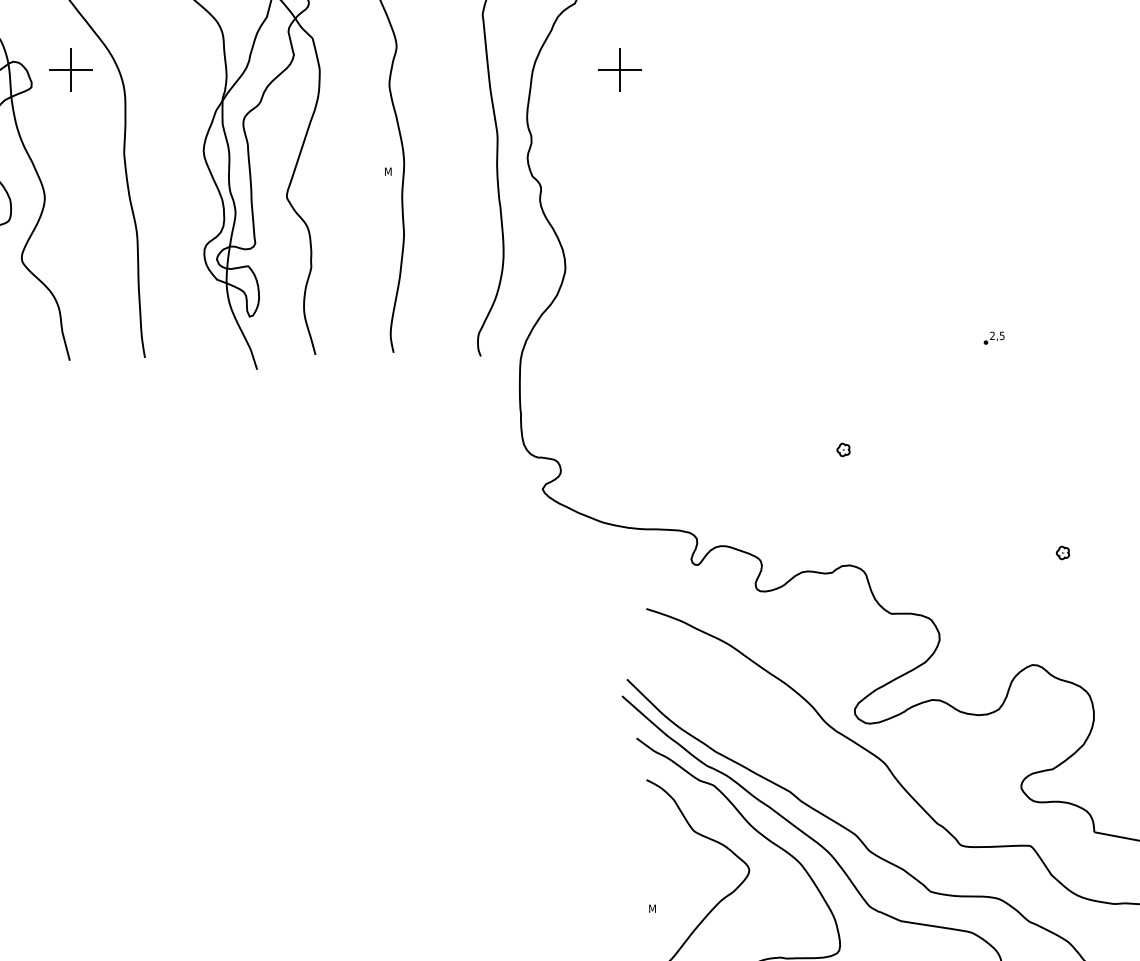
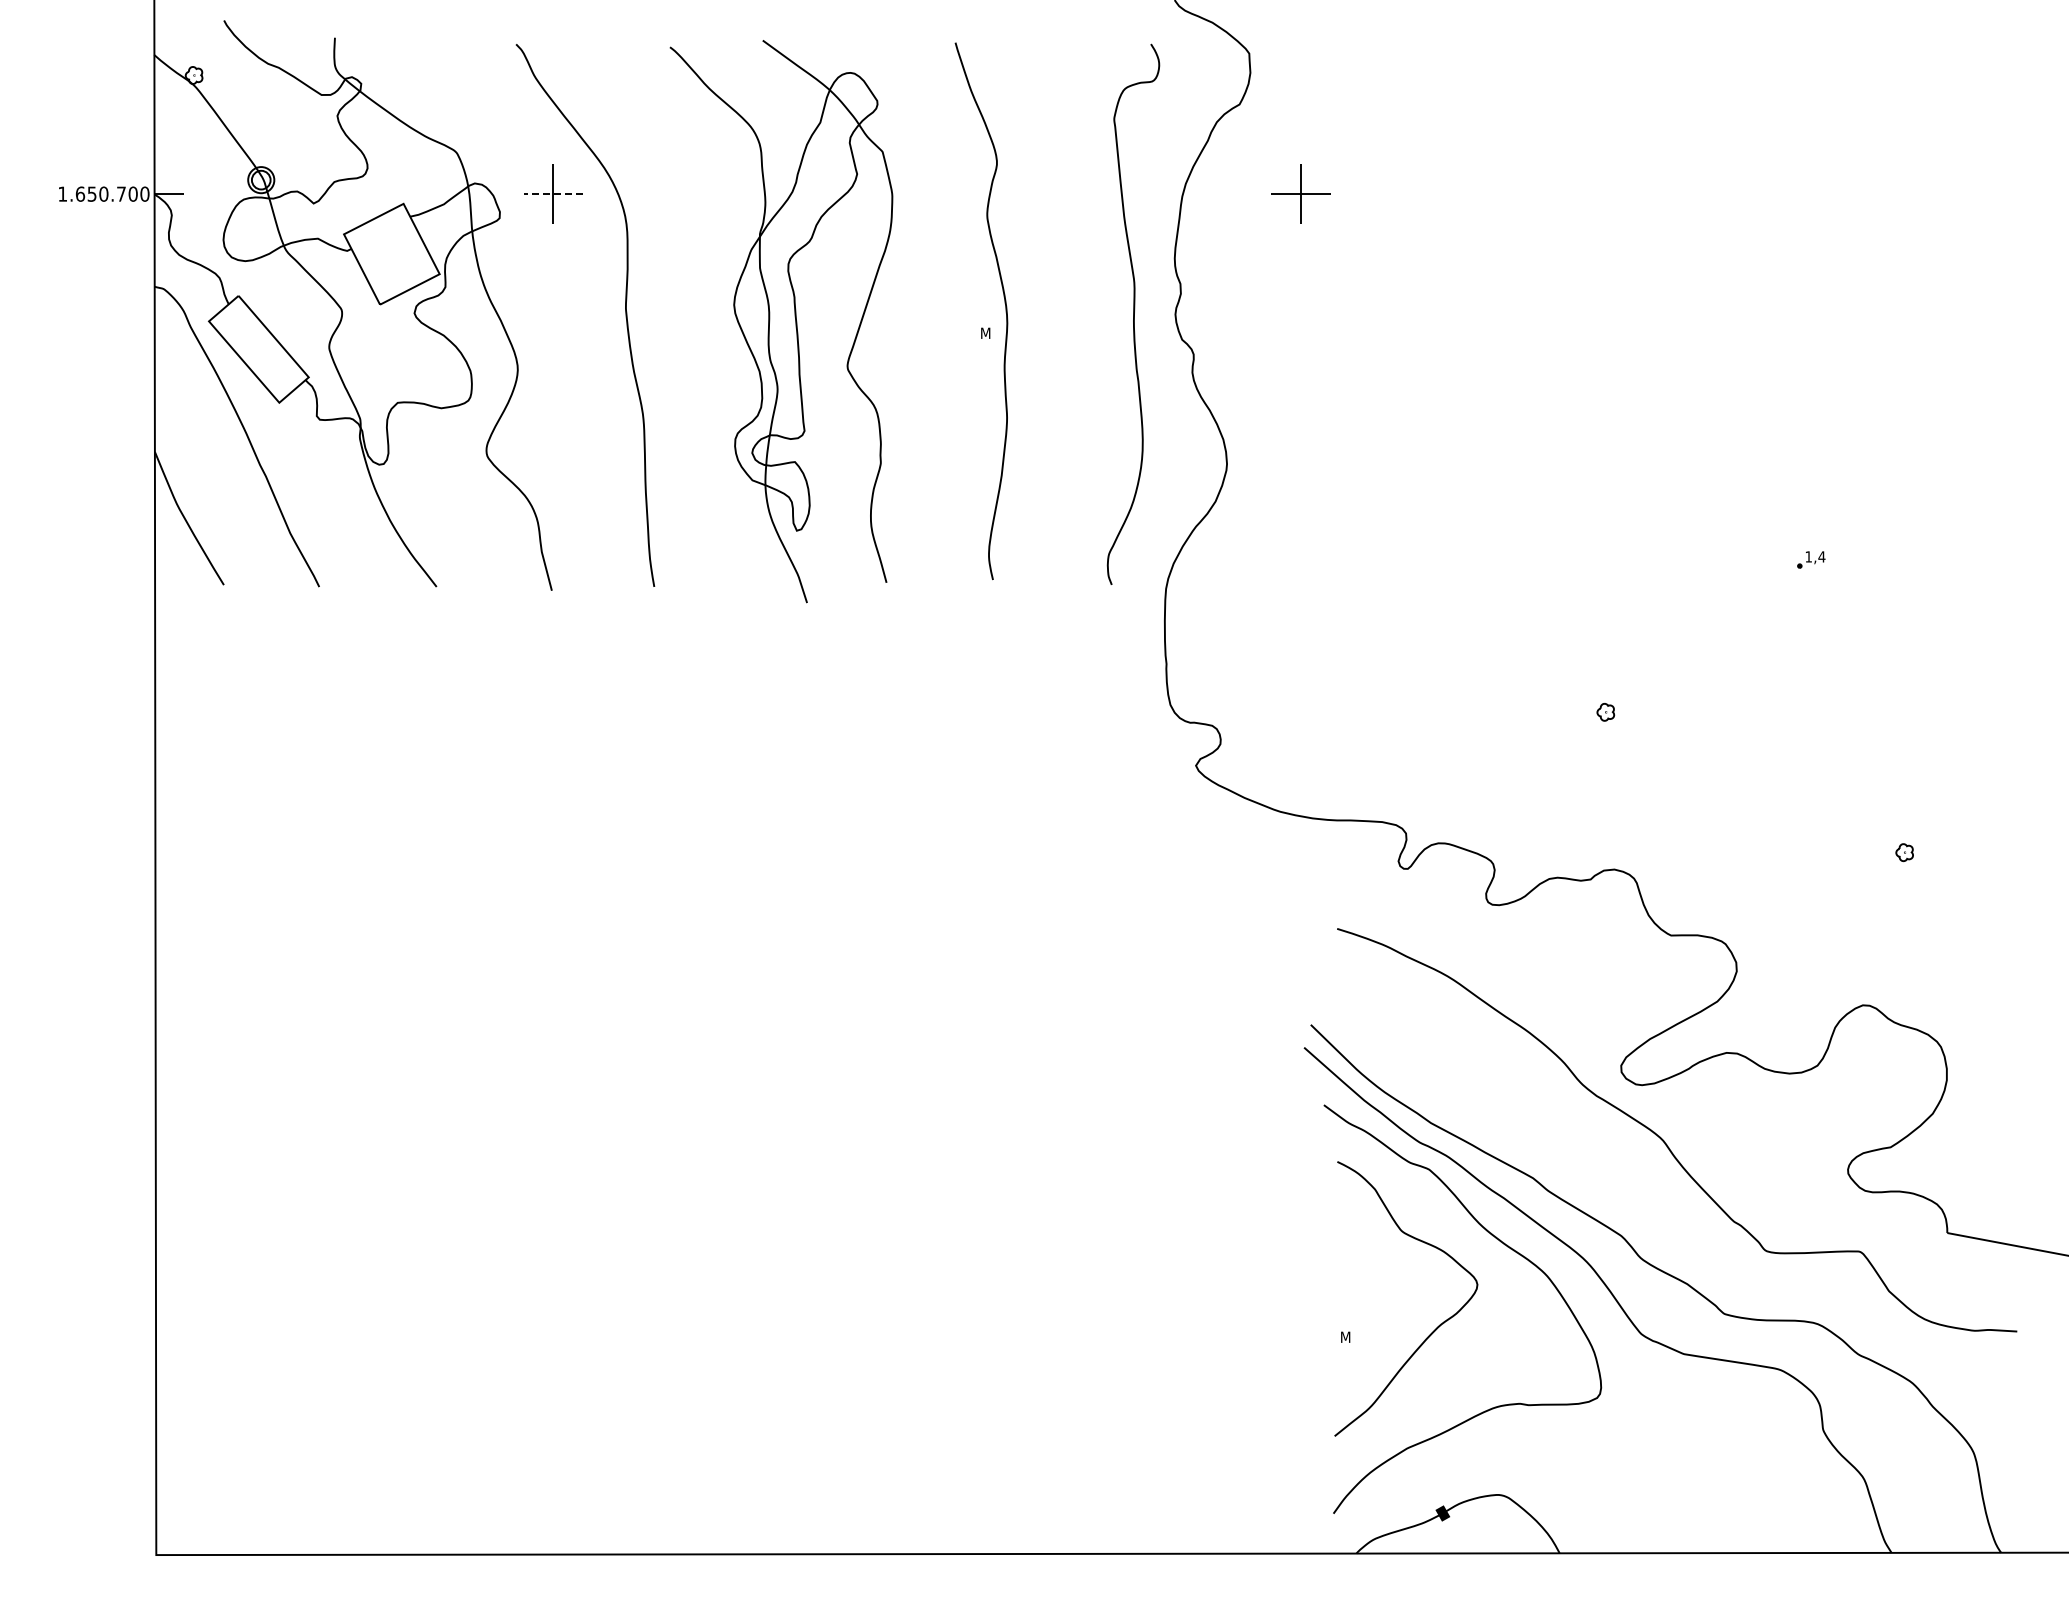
line: (71, 69) -> (553, 194), solid -> dashed
text: (997, 335) -> (1815, 556), 2,5 -> 1,4

